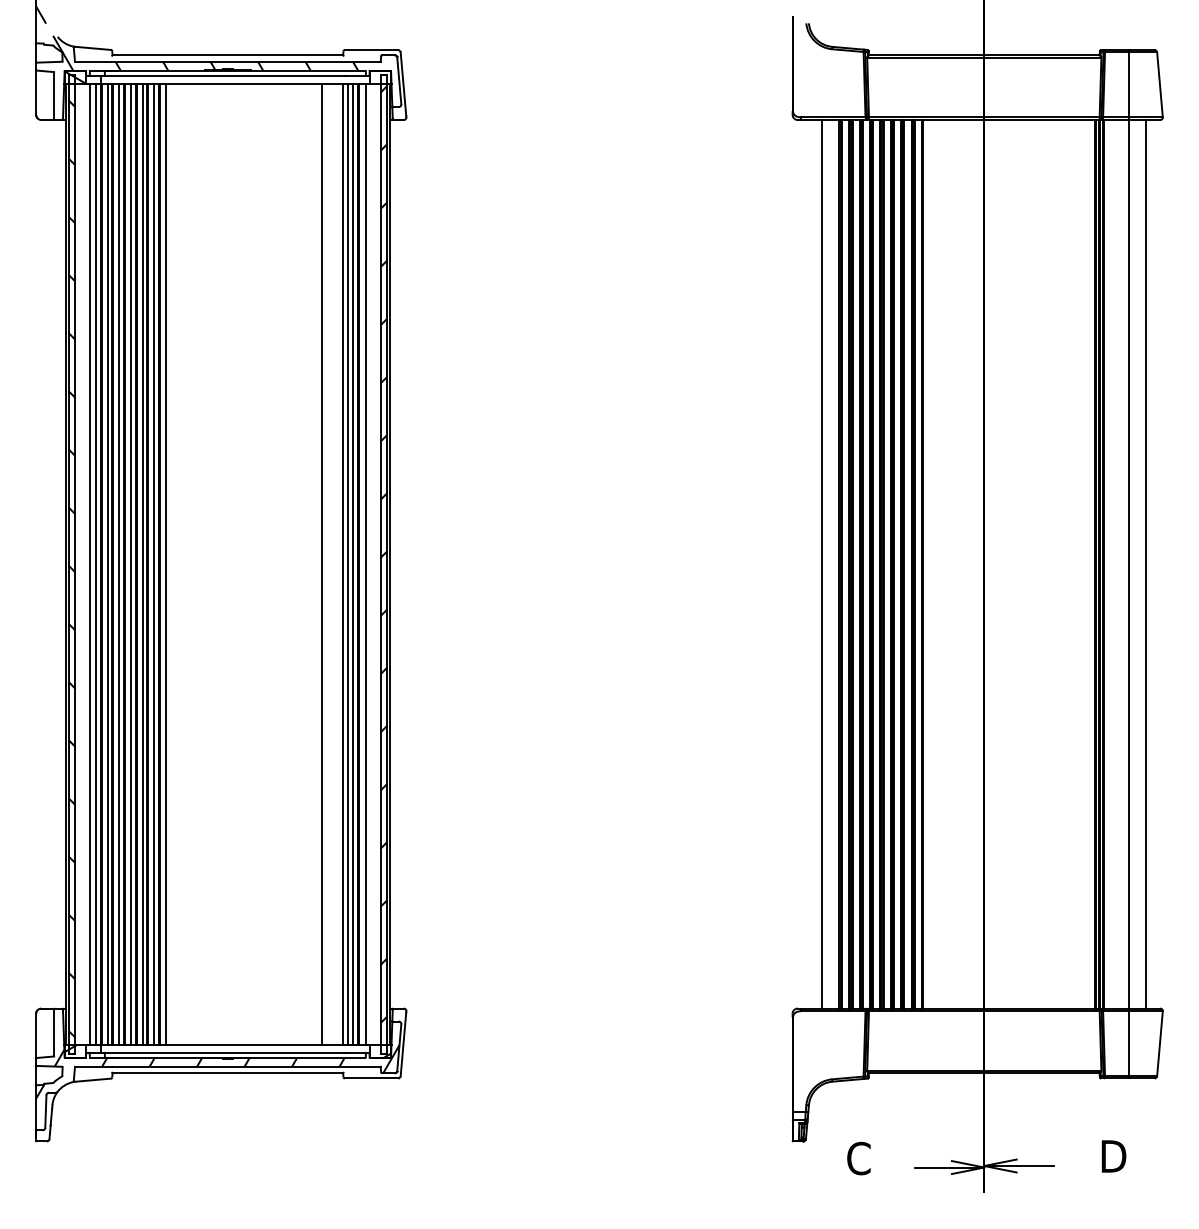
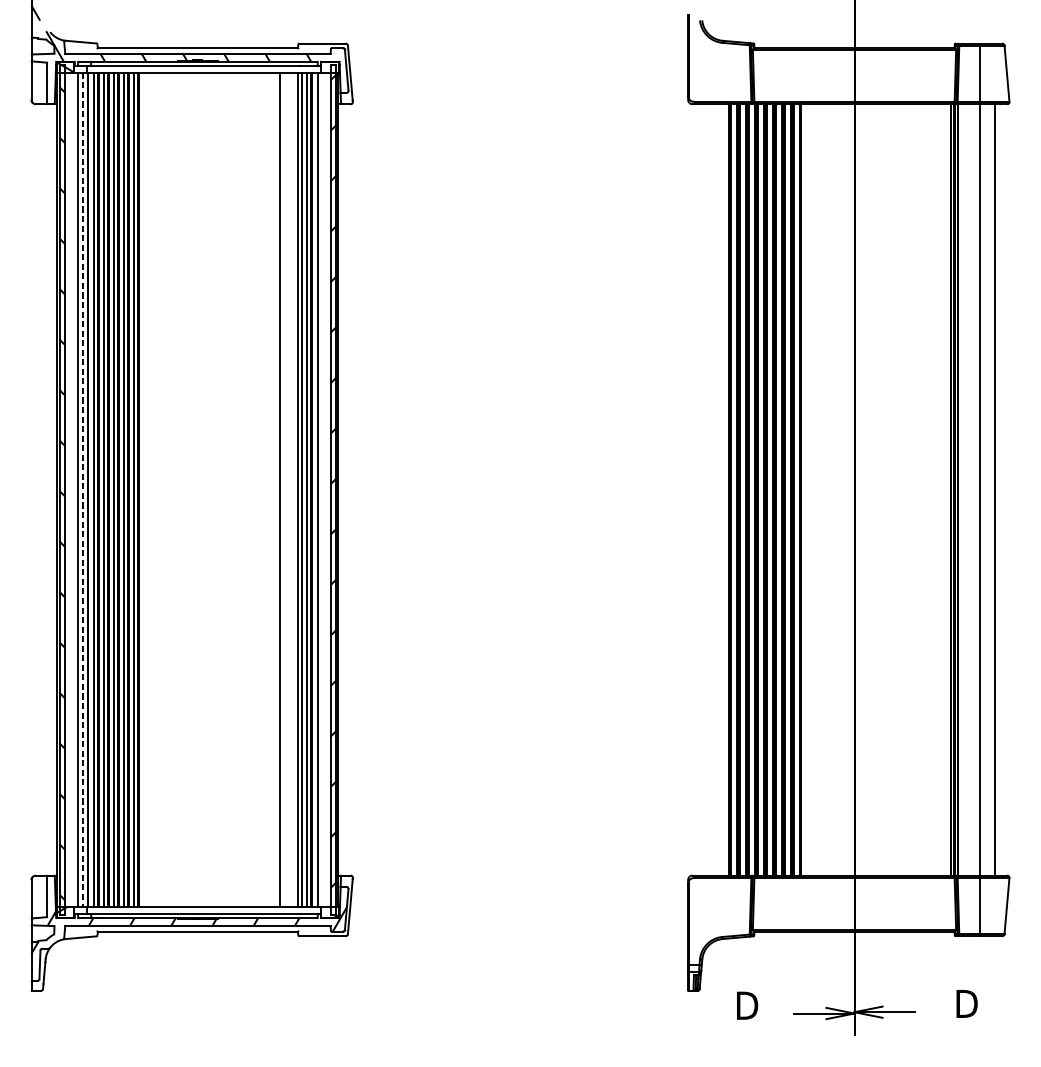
line: (165, 563) -> (143, 489), removed
line: (96, 564) -> (83, 490), solid -> dashed
line: (822, 564) -> (714, 490), removed
text: (860, 1158) -> (747, 1005), C -> D

